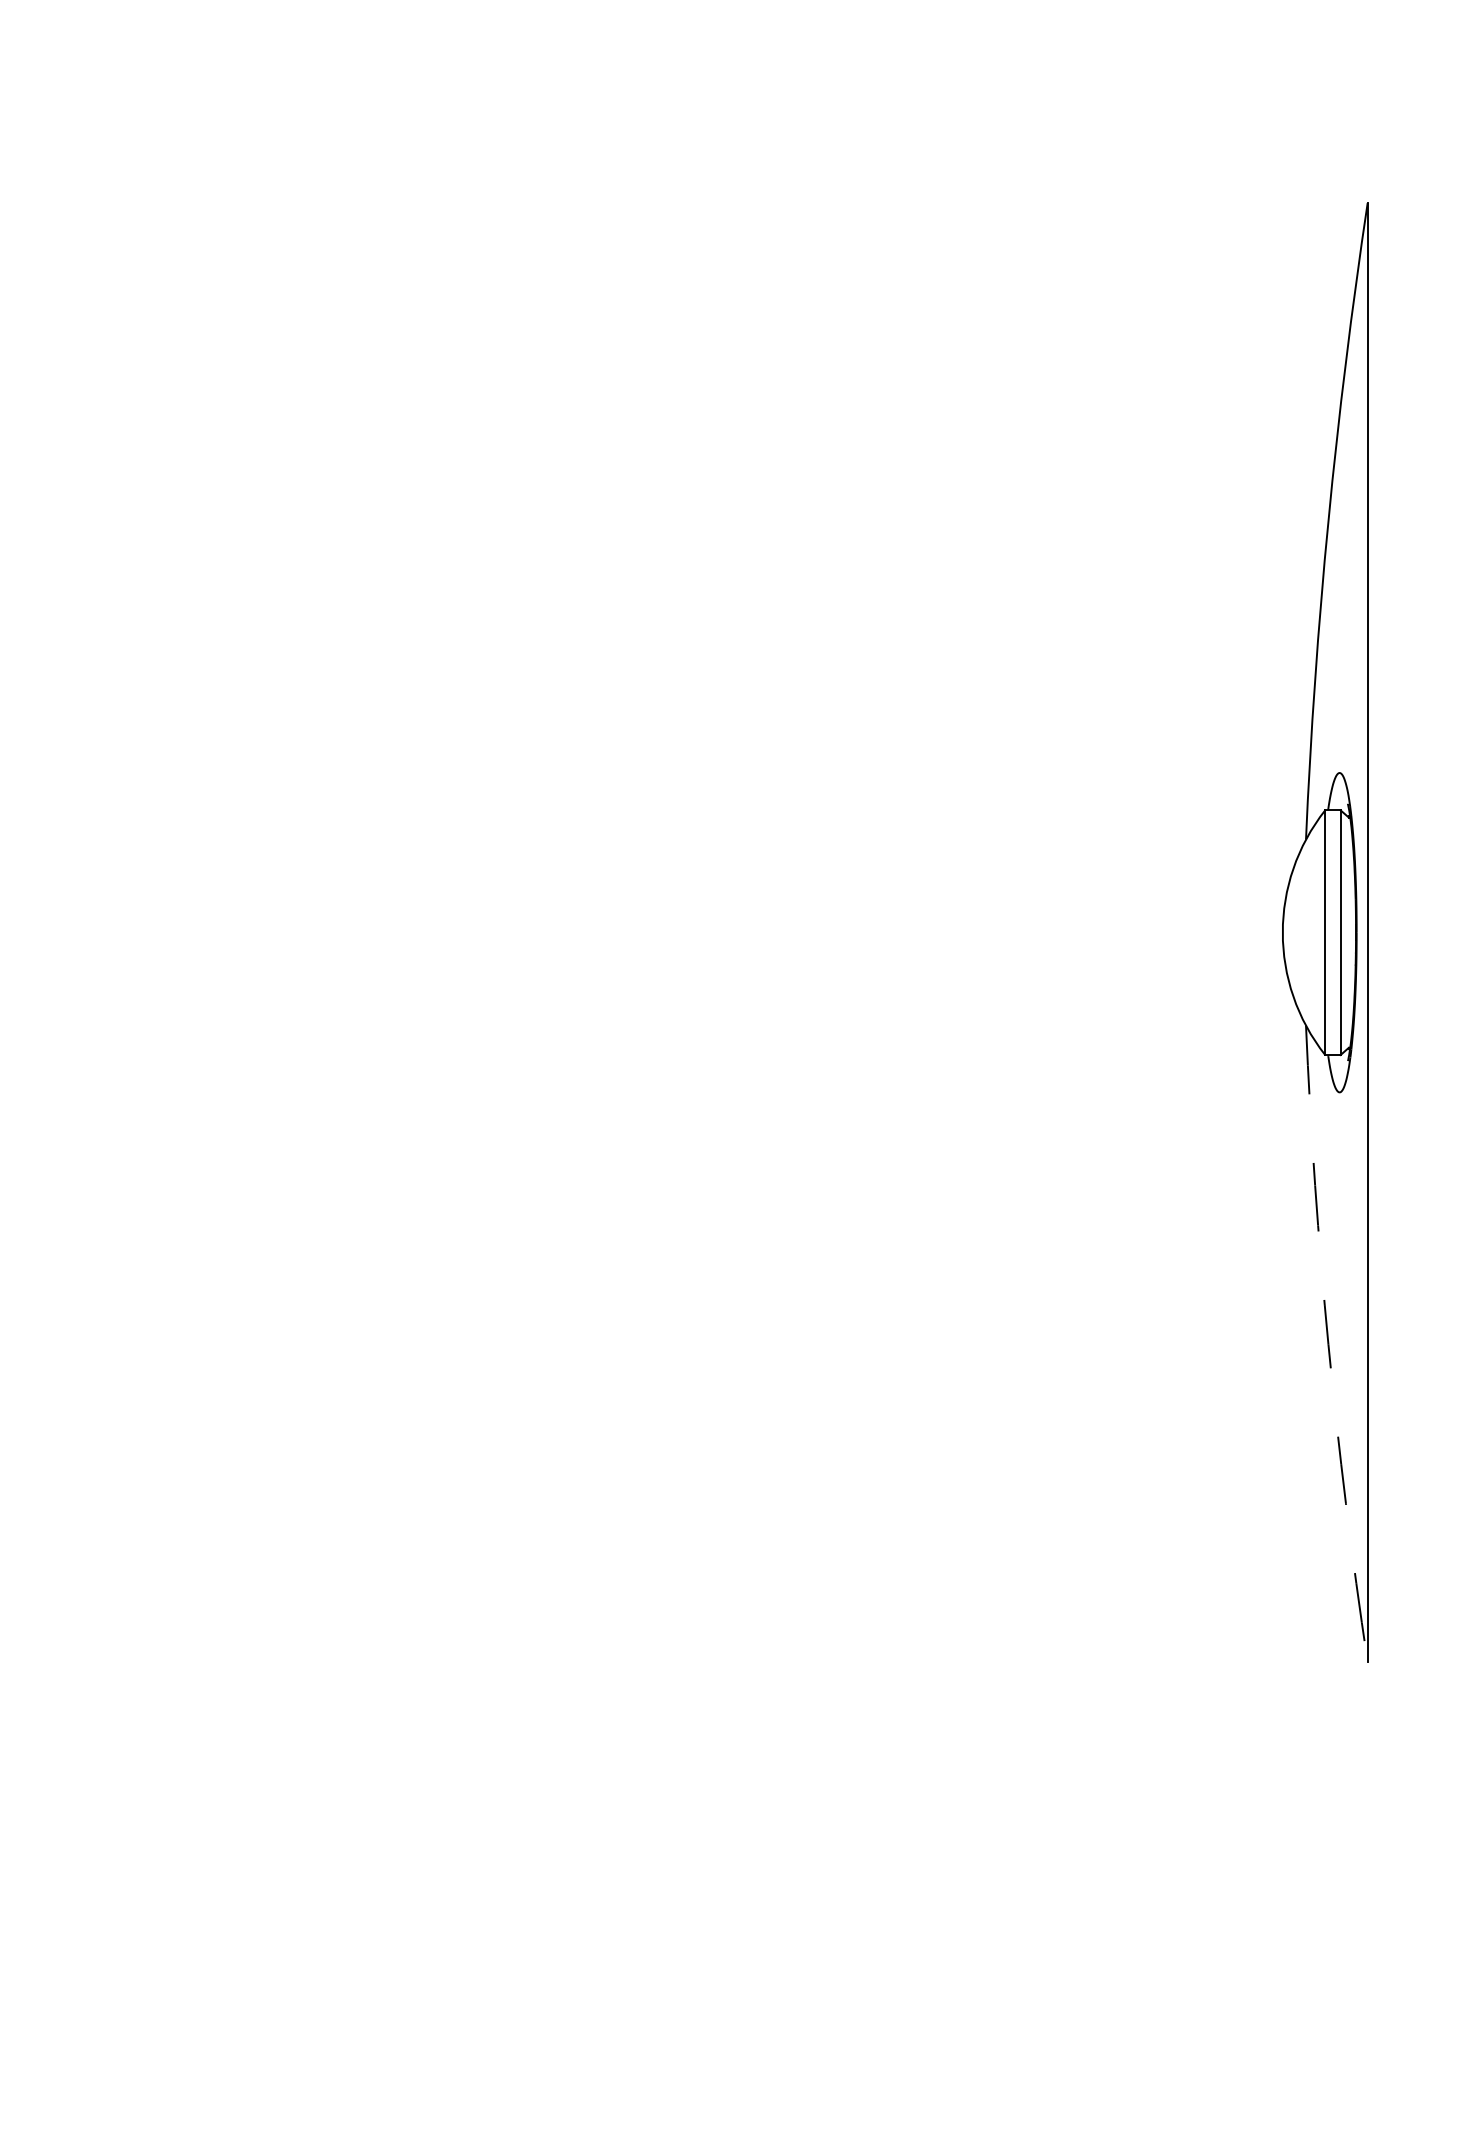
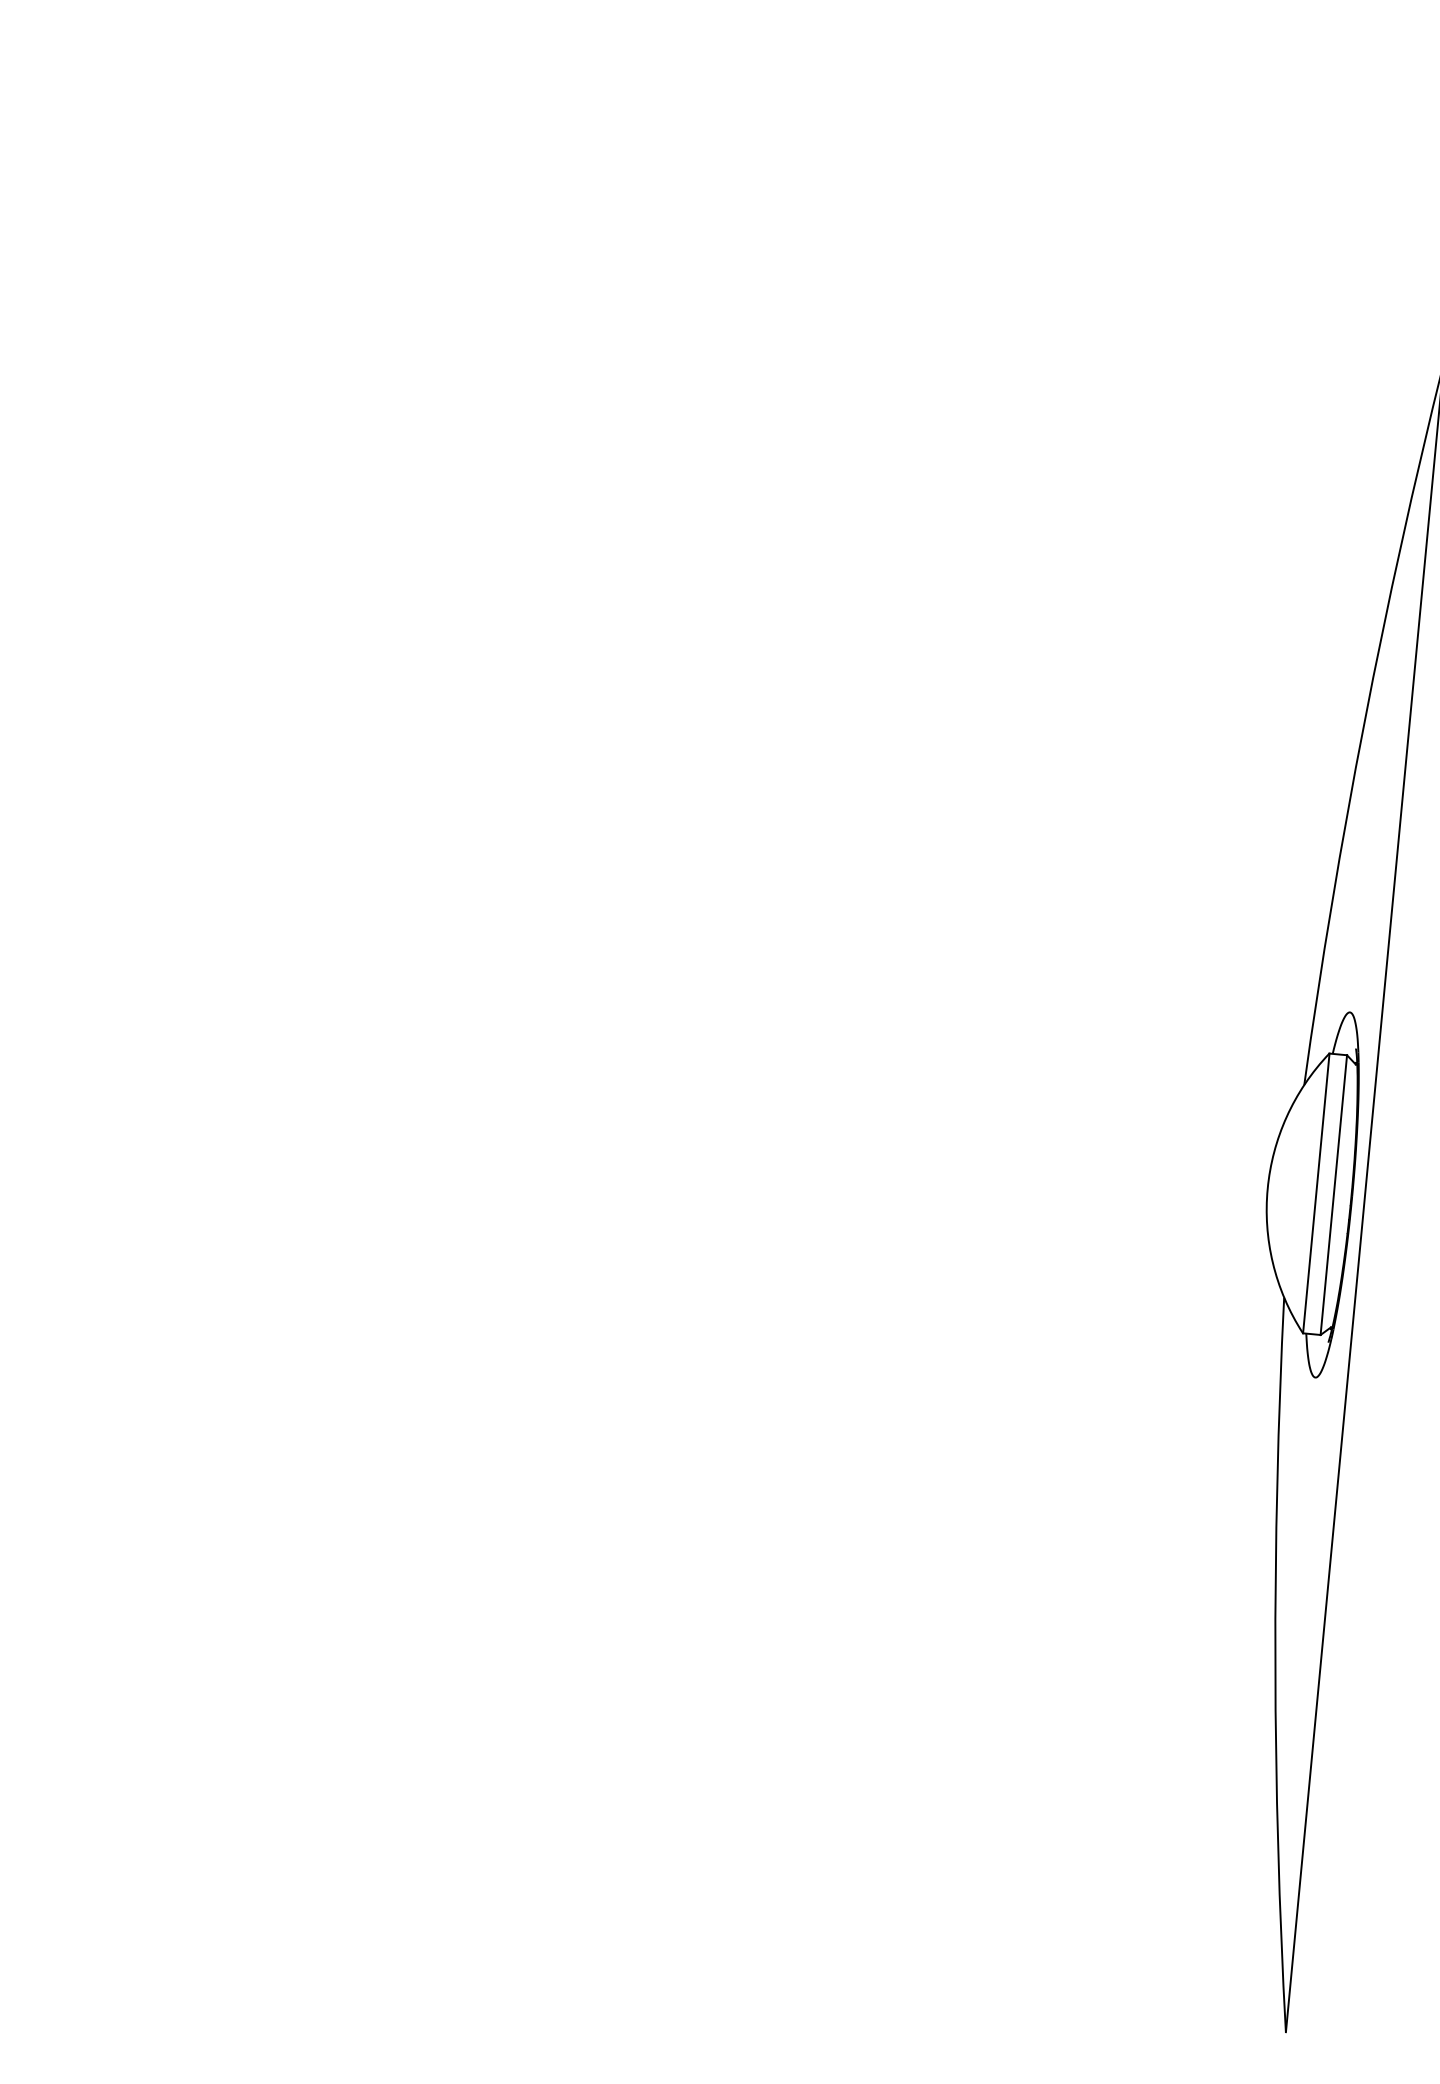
arc: (1328, 1344) -> (1275, 1664), dashed -> solid

